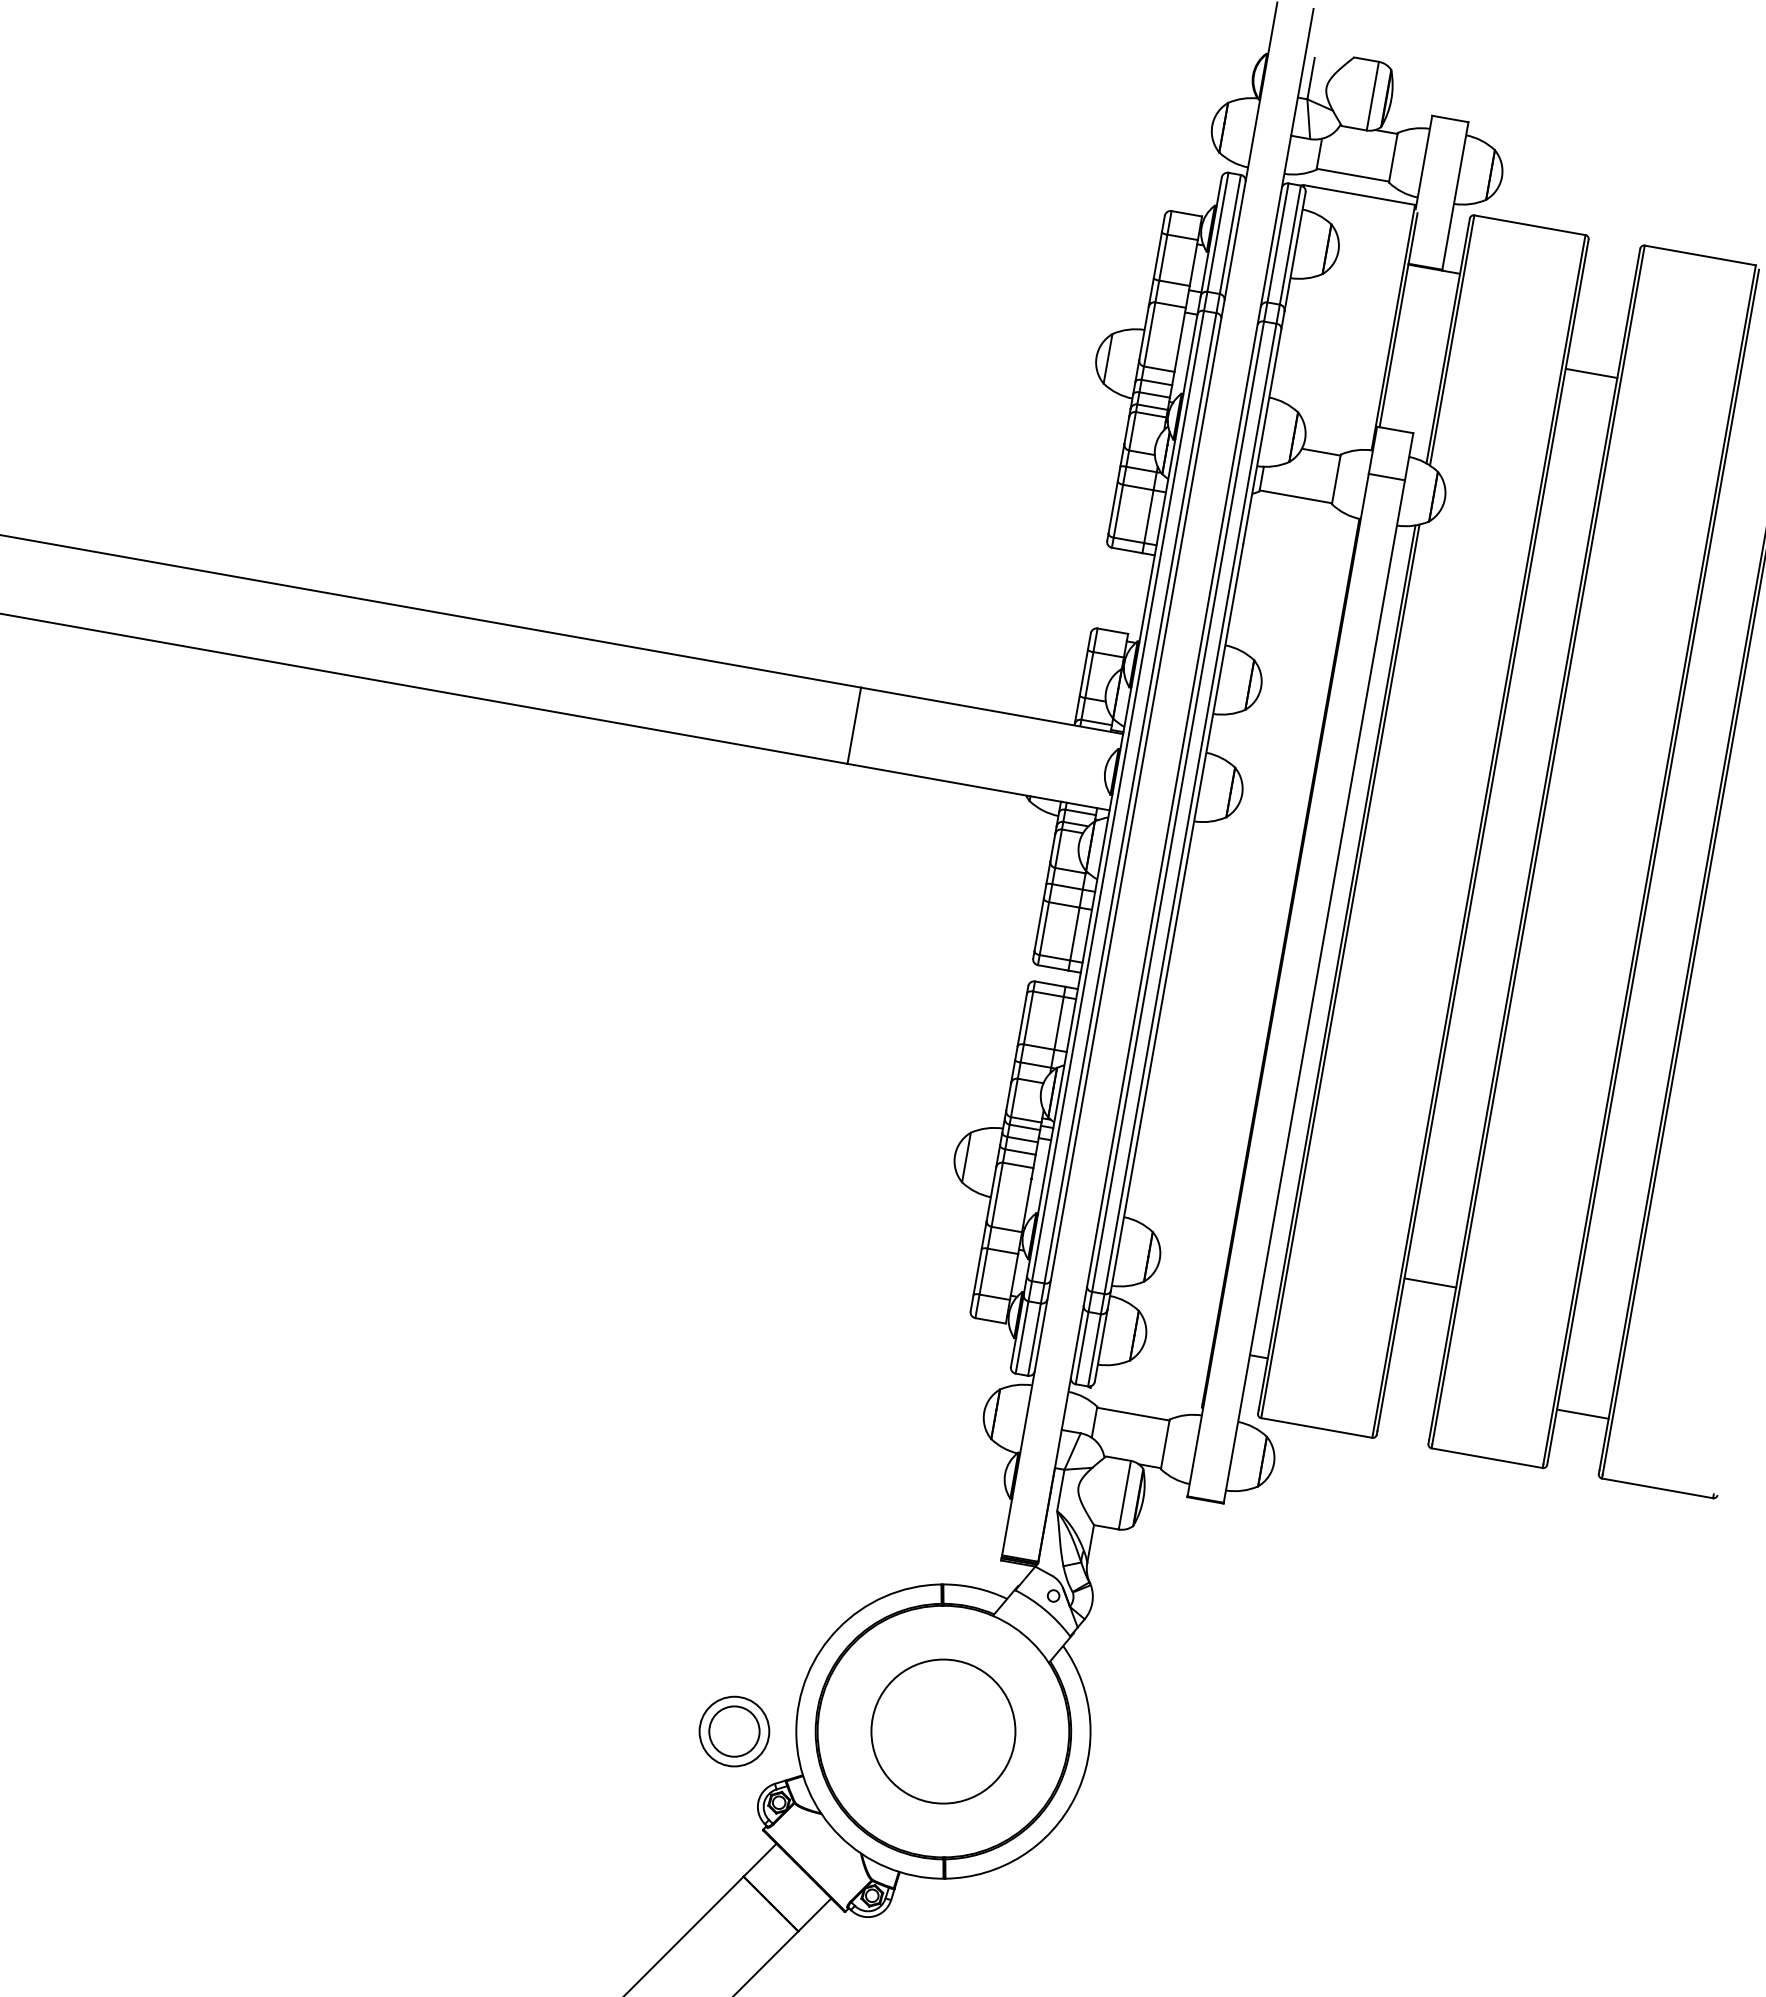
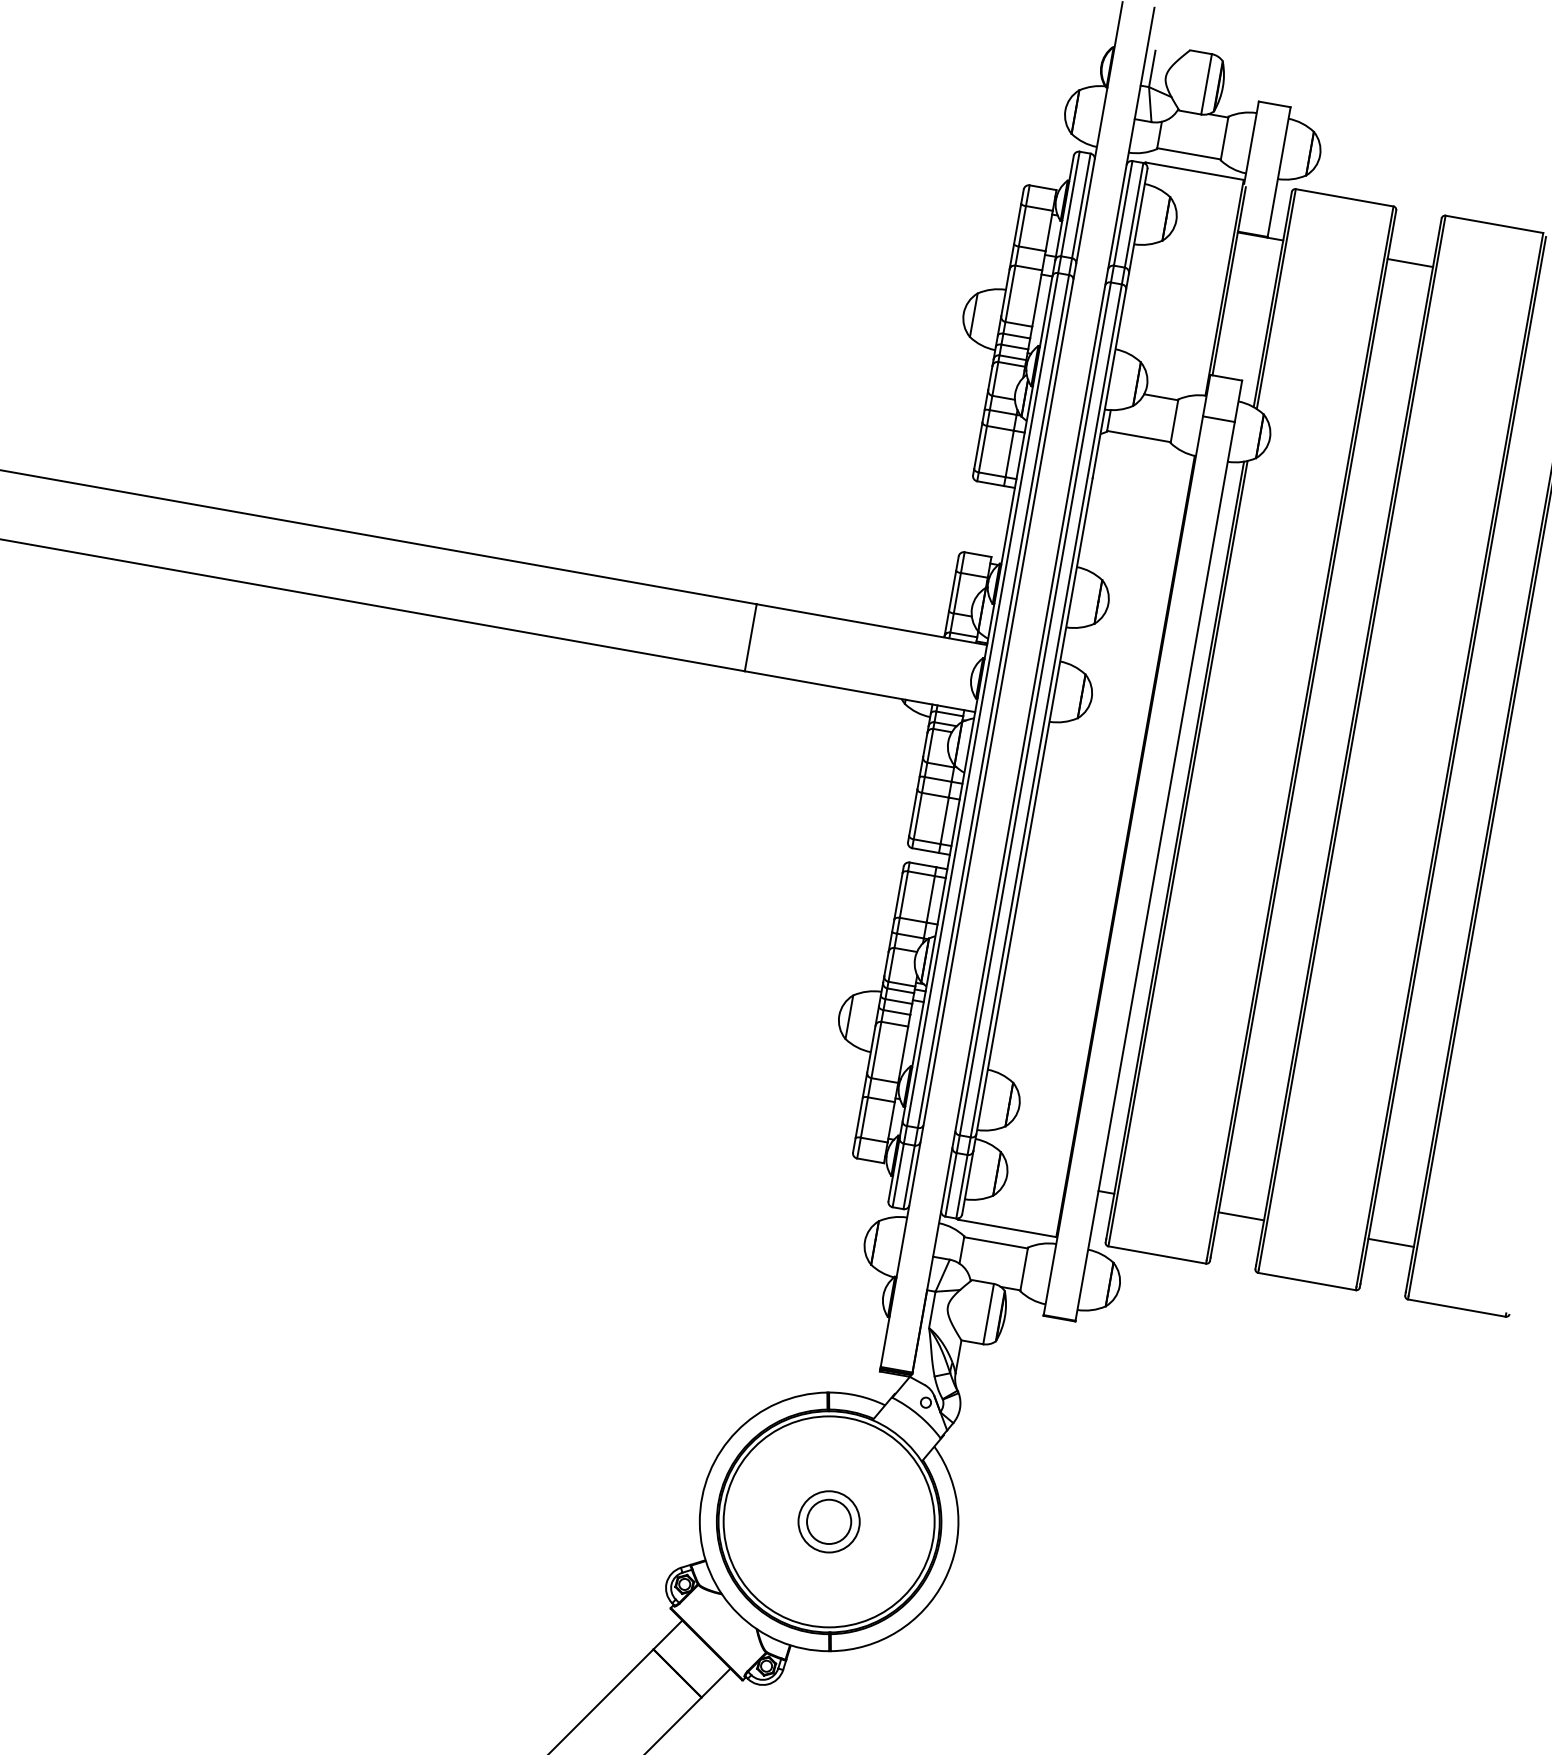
line: (1591, 373) -> (1410, 263), moved
line: (1430, 1282) -> (1241, 1215), moved
line: (1145, 1397) -> (1006, 1228), added
part: (734, 1731) -> (829, 1521), moved
circle: (943, 1731) -> (829, 1521), size x1.67

